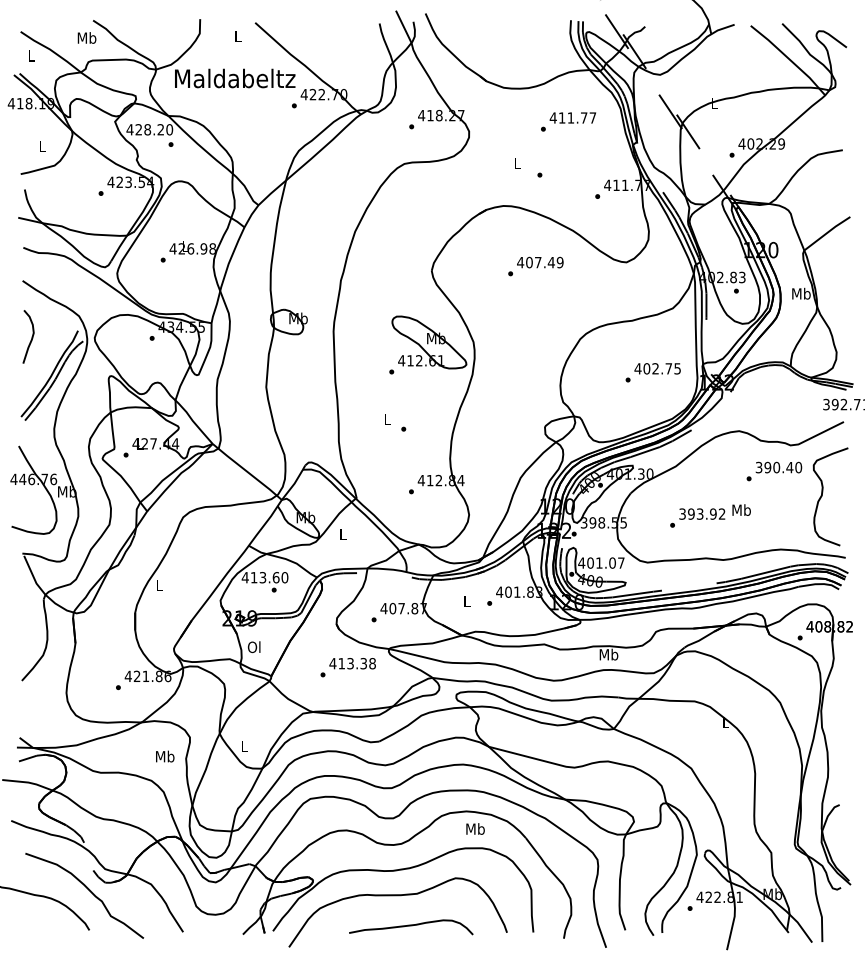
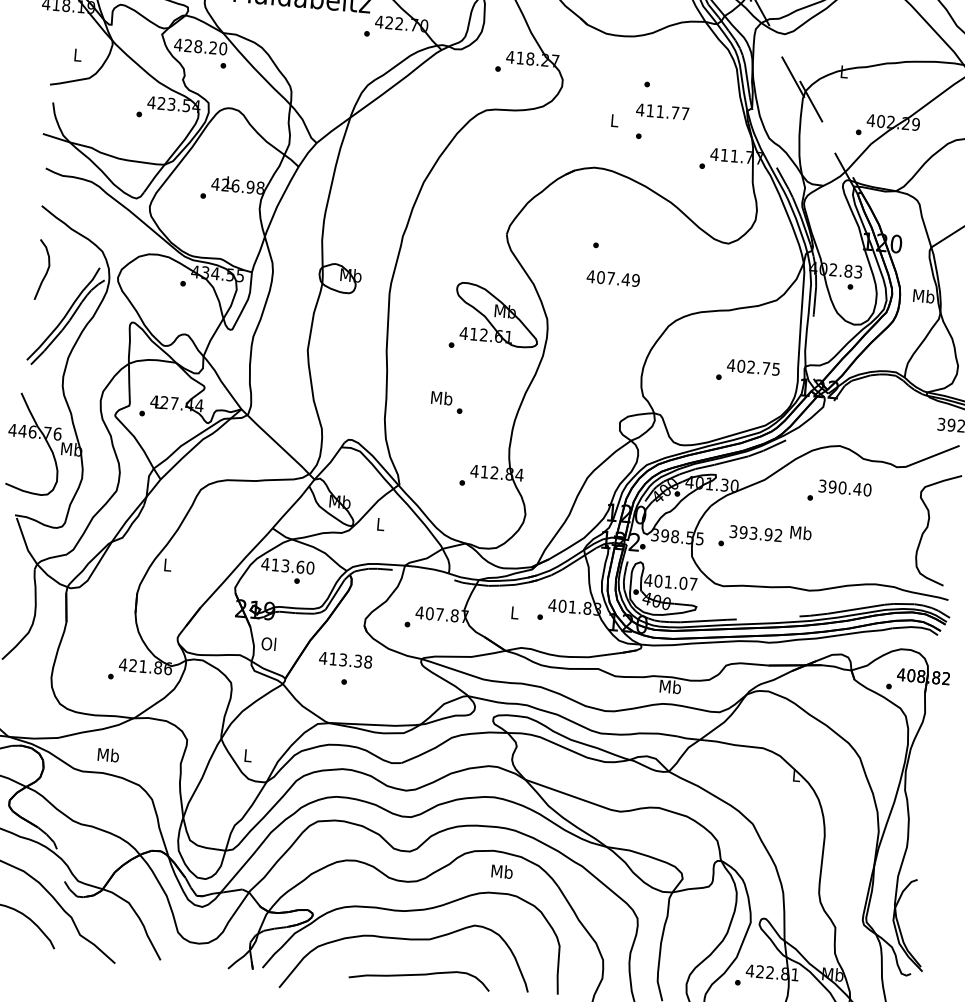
text: (572, 117) -> (662, 111), moved
text: (540, 262) -> (613, 278), moved
text: (387, 418) -> (442, 397), L -> Mb
text: (774, 471) -> (839, 492), moved
text: (710, 515) -> (765, 535), moved
text: (352, 663) -> (345, 659), moved
text: (165, 756) -> (108, 755), moved

